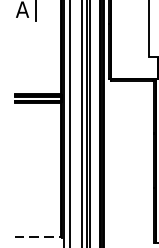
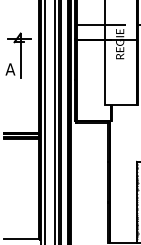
line: (38, 237) -> (22, 239), dashed -> solid

